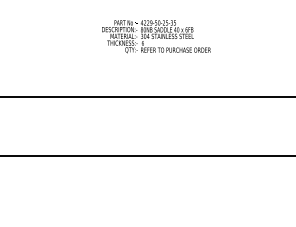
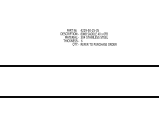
text: (155, 36) -> (88, 37), moved

